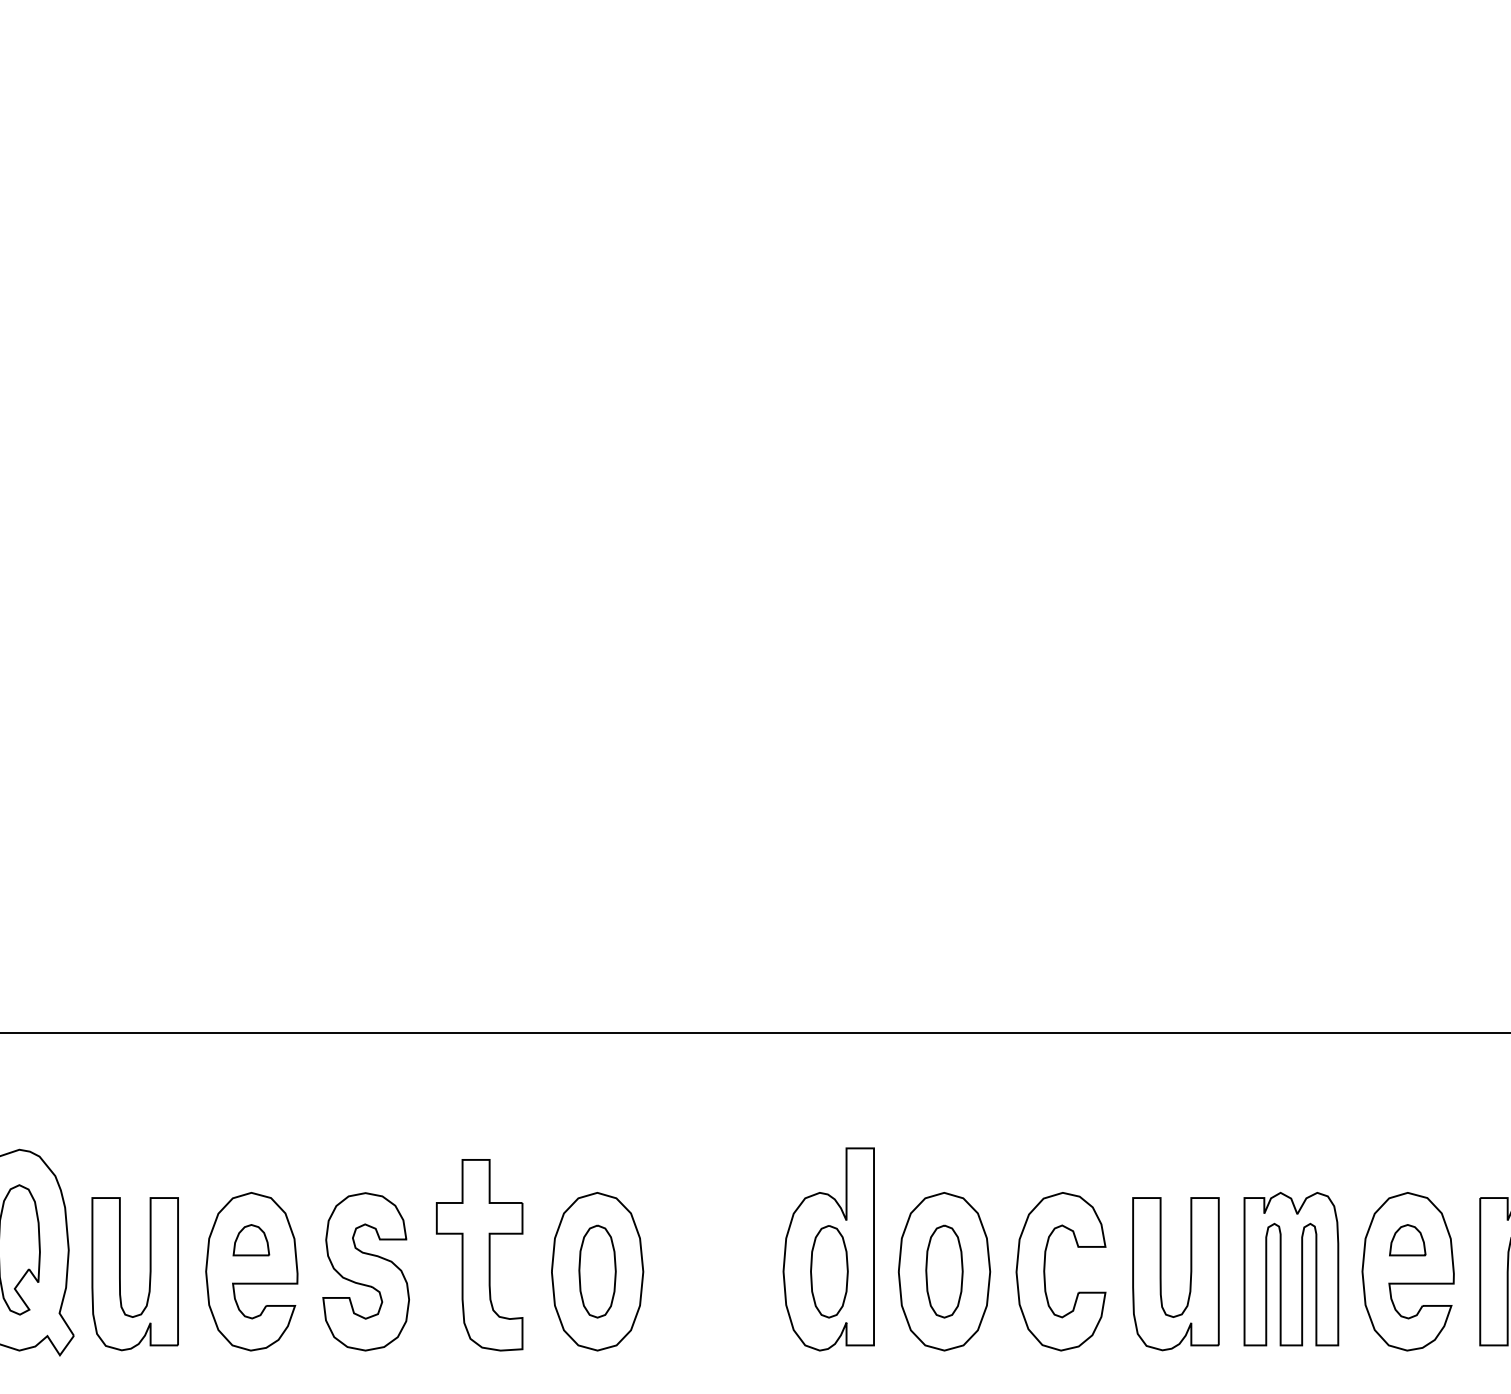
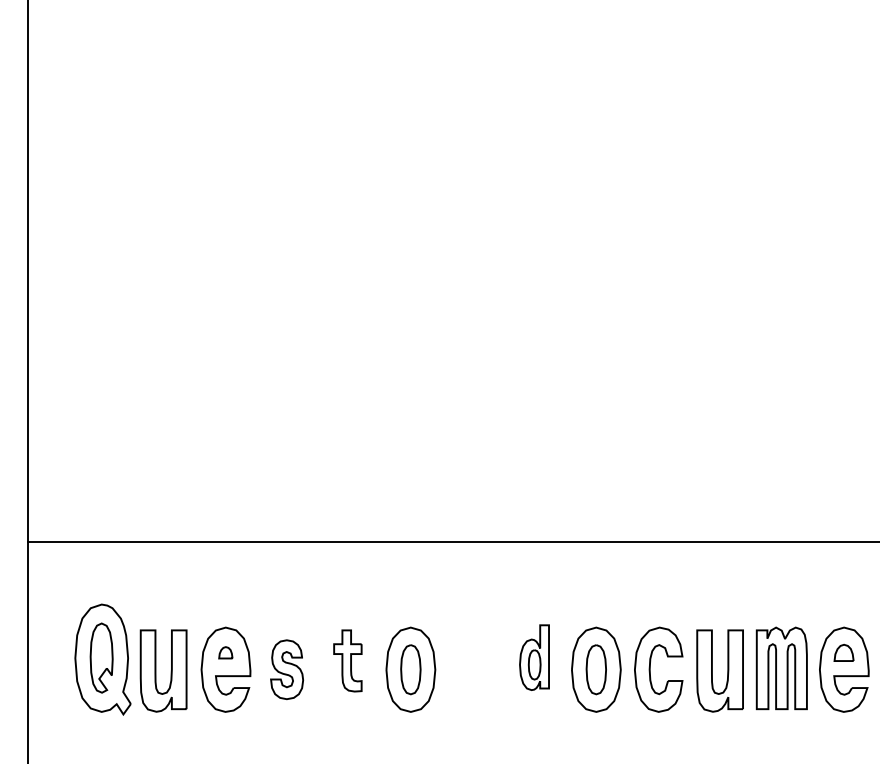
part: (250, 1239) -> (225, 652), size x0.7
part: (828, 1248) -> (534, 657), size x0.6
part: (479, 1254) -> (347, 660), size x0.6
part: (364, 1271) -> (286, 669), size x0.7

